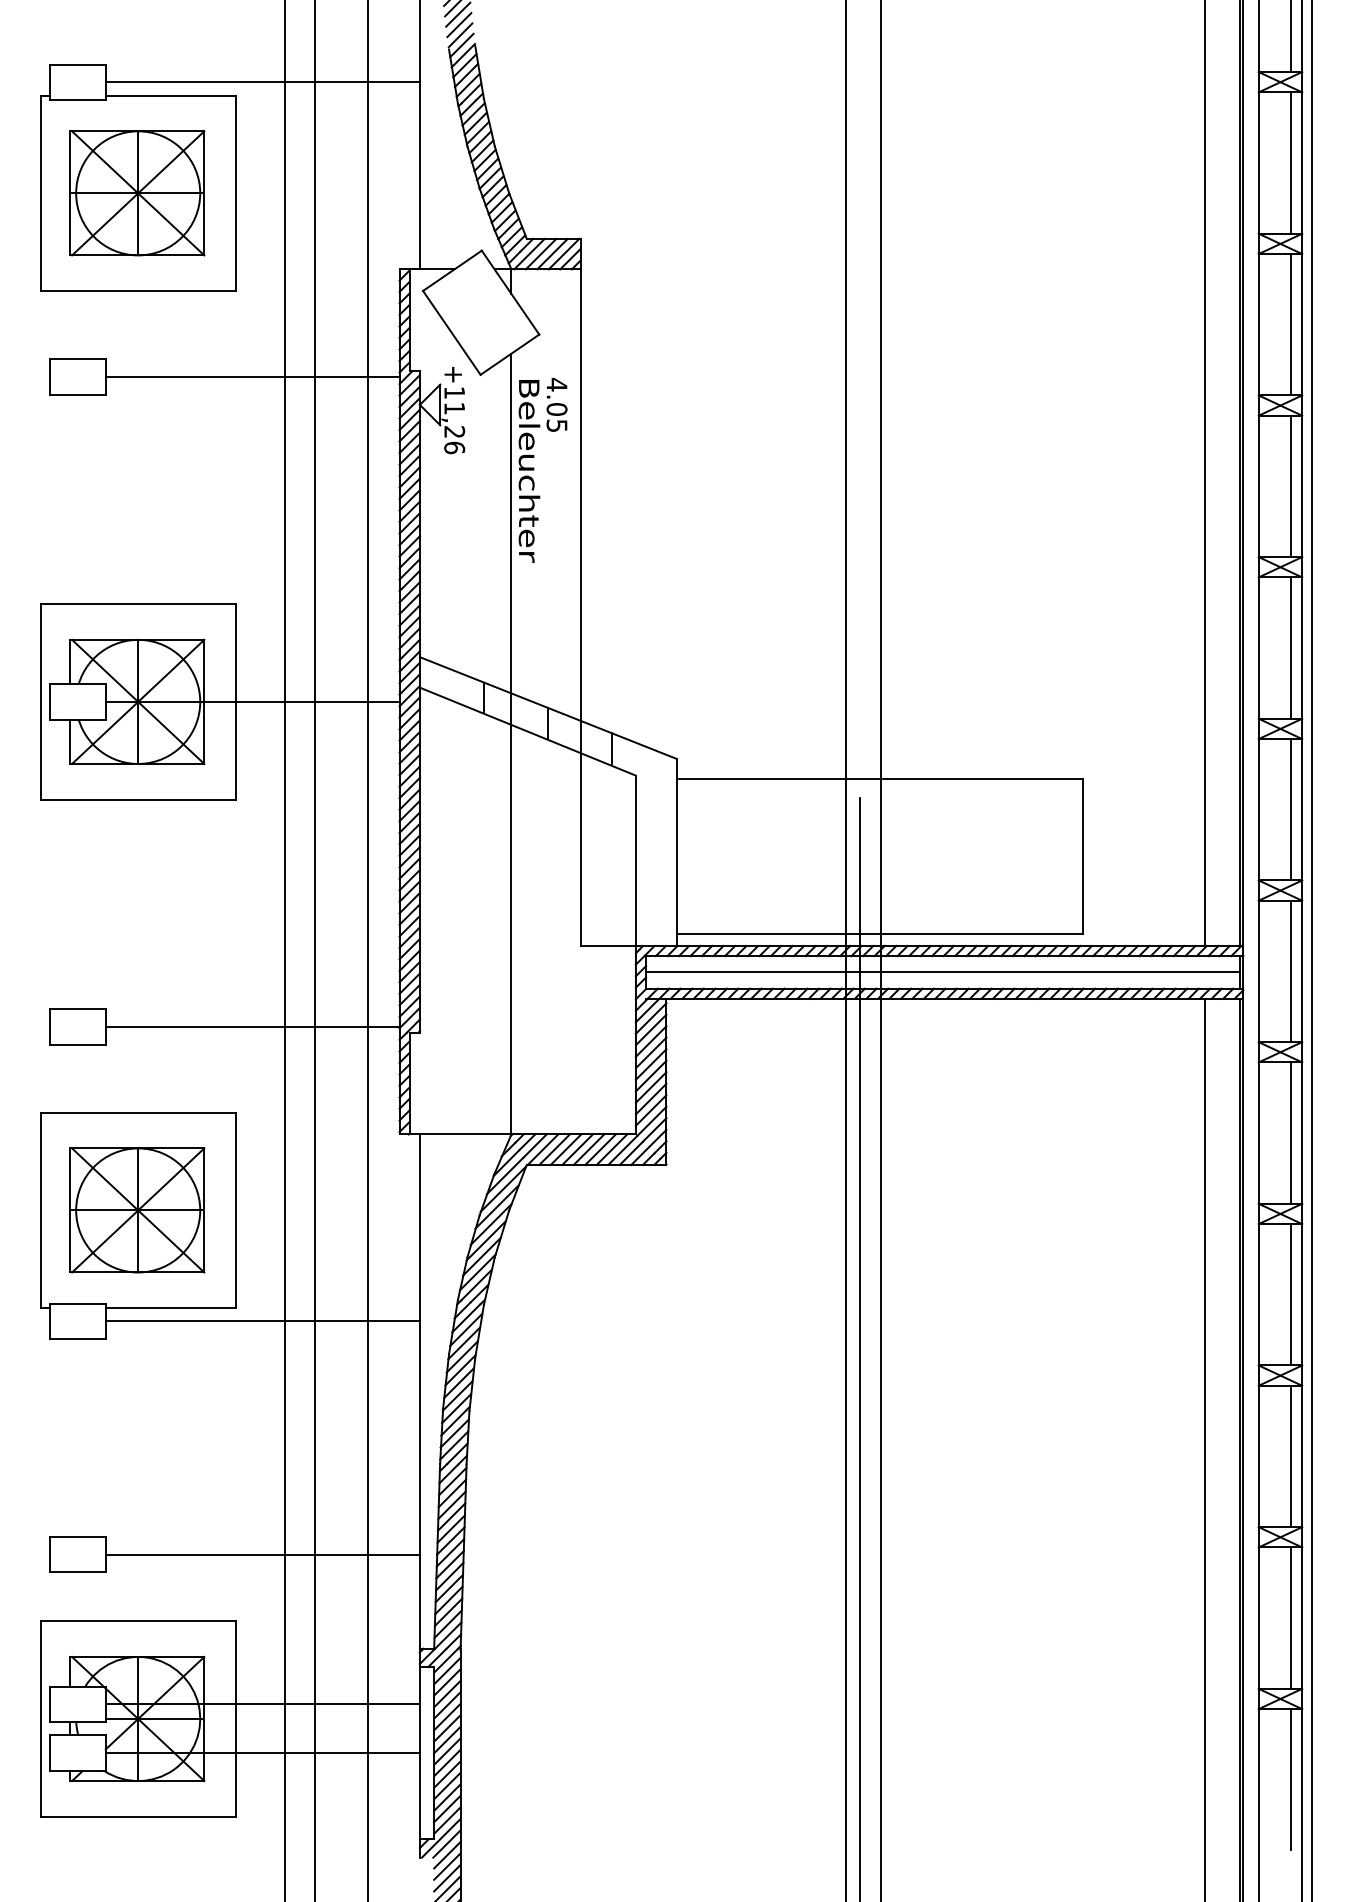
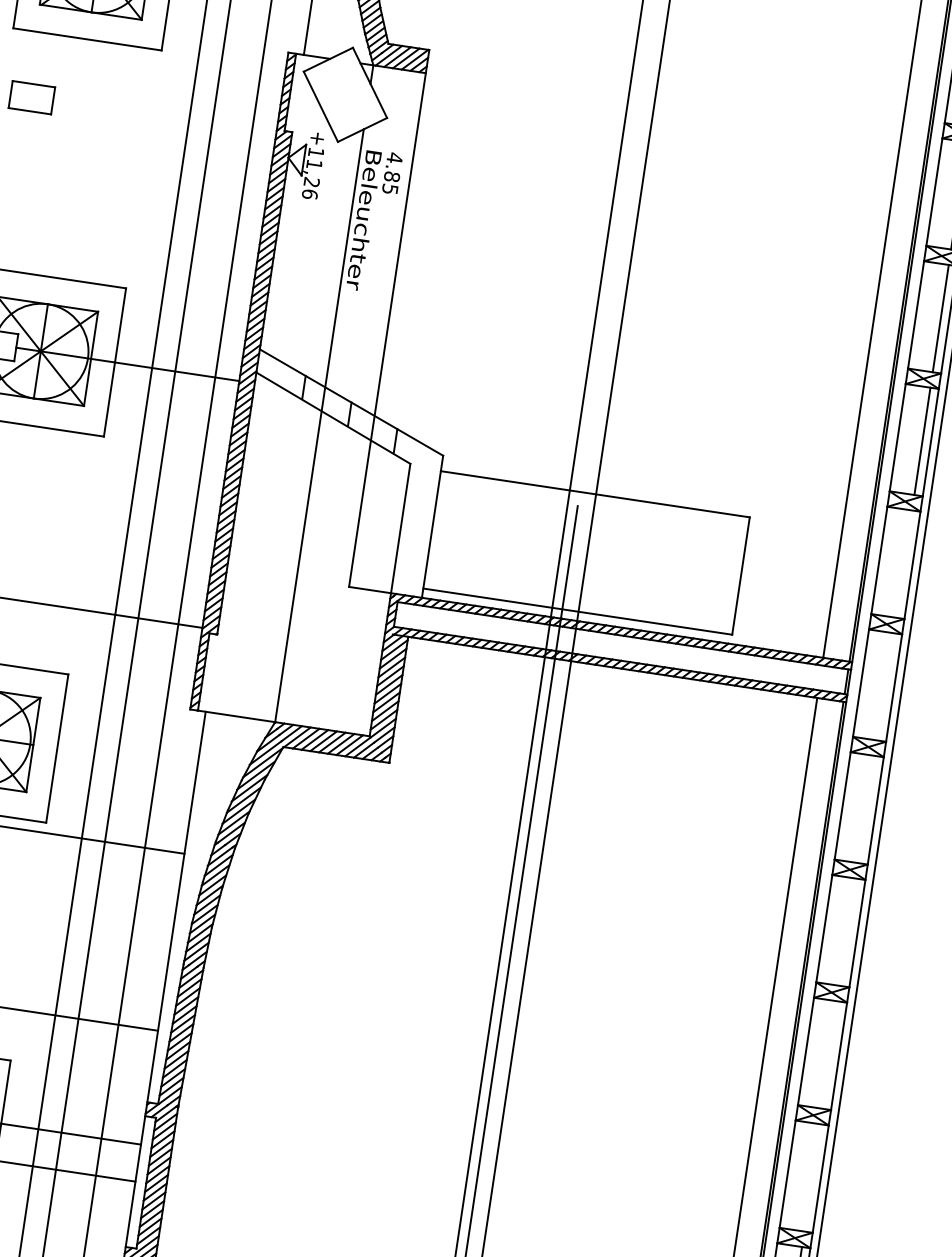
line: (252, 376) -> (164, 117), removed
text: (556, 409) -> (391, 176), 4.05 -> 4.85
line: (1291, 809) -> (904, 563), removed
line: (1291, 971) -> (885, 686), removed
line: (942, 972) -> (620, 648), removed
line: (1291, 1132) -> (867, 809), removed
line: (1291, 1294) -> (849, 932), removed
line: (1291, 1456) -> (830, 1055), removed
line: (1291, 1617) -> (812, 1177), removed

